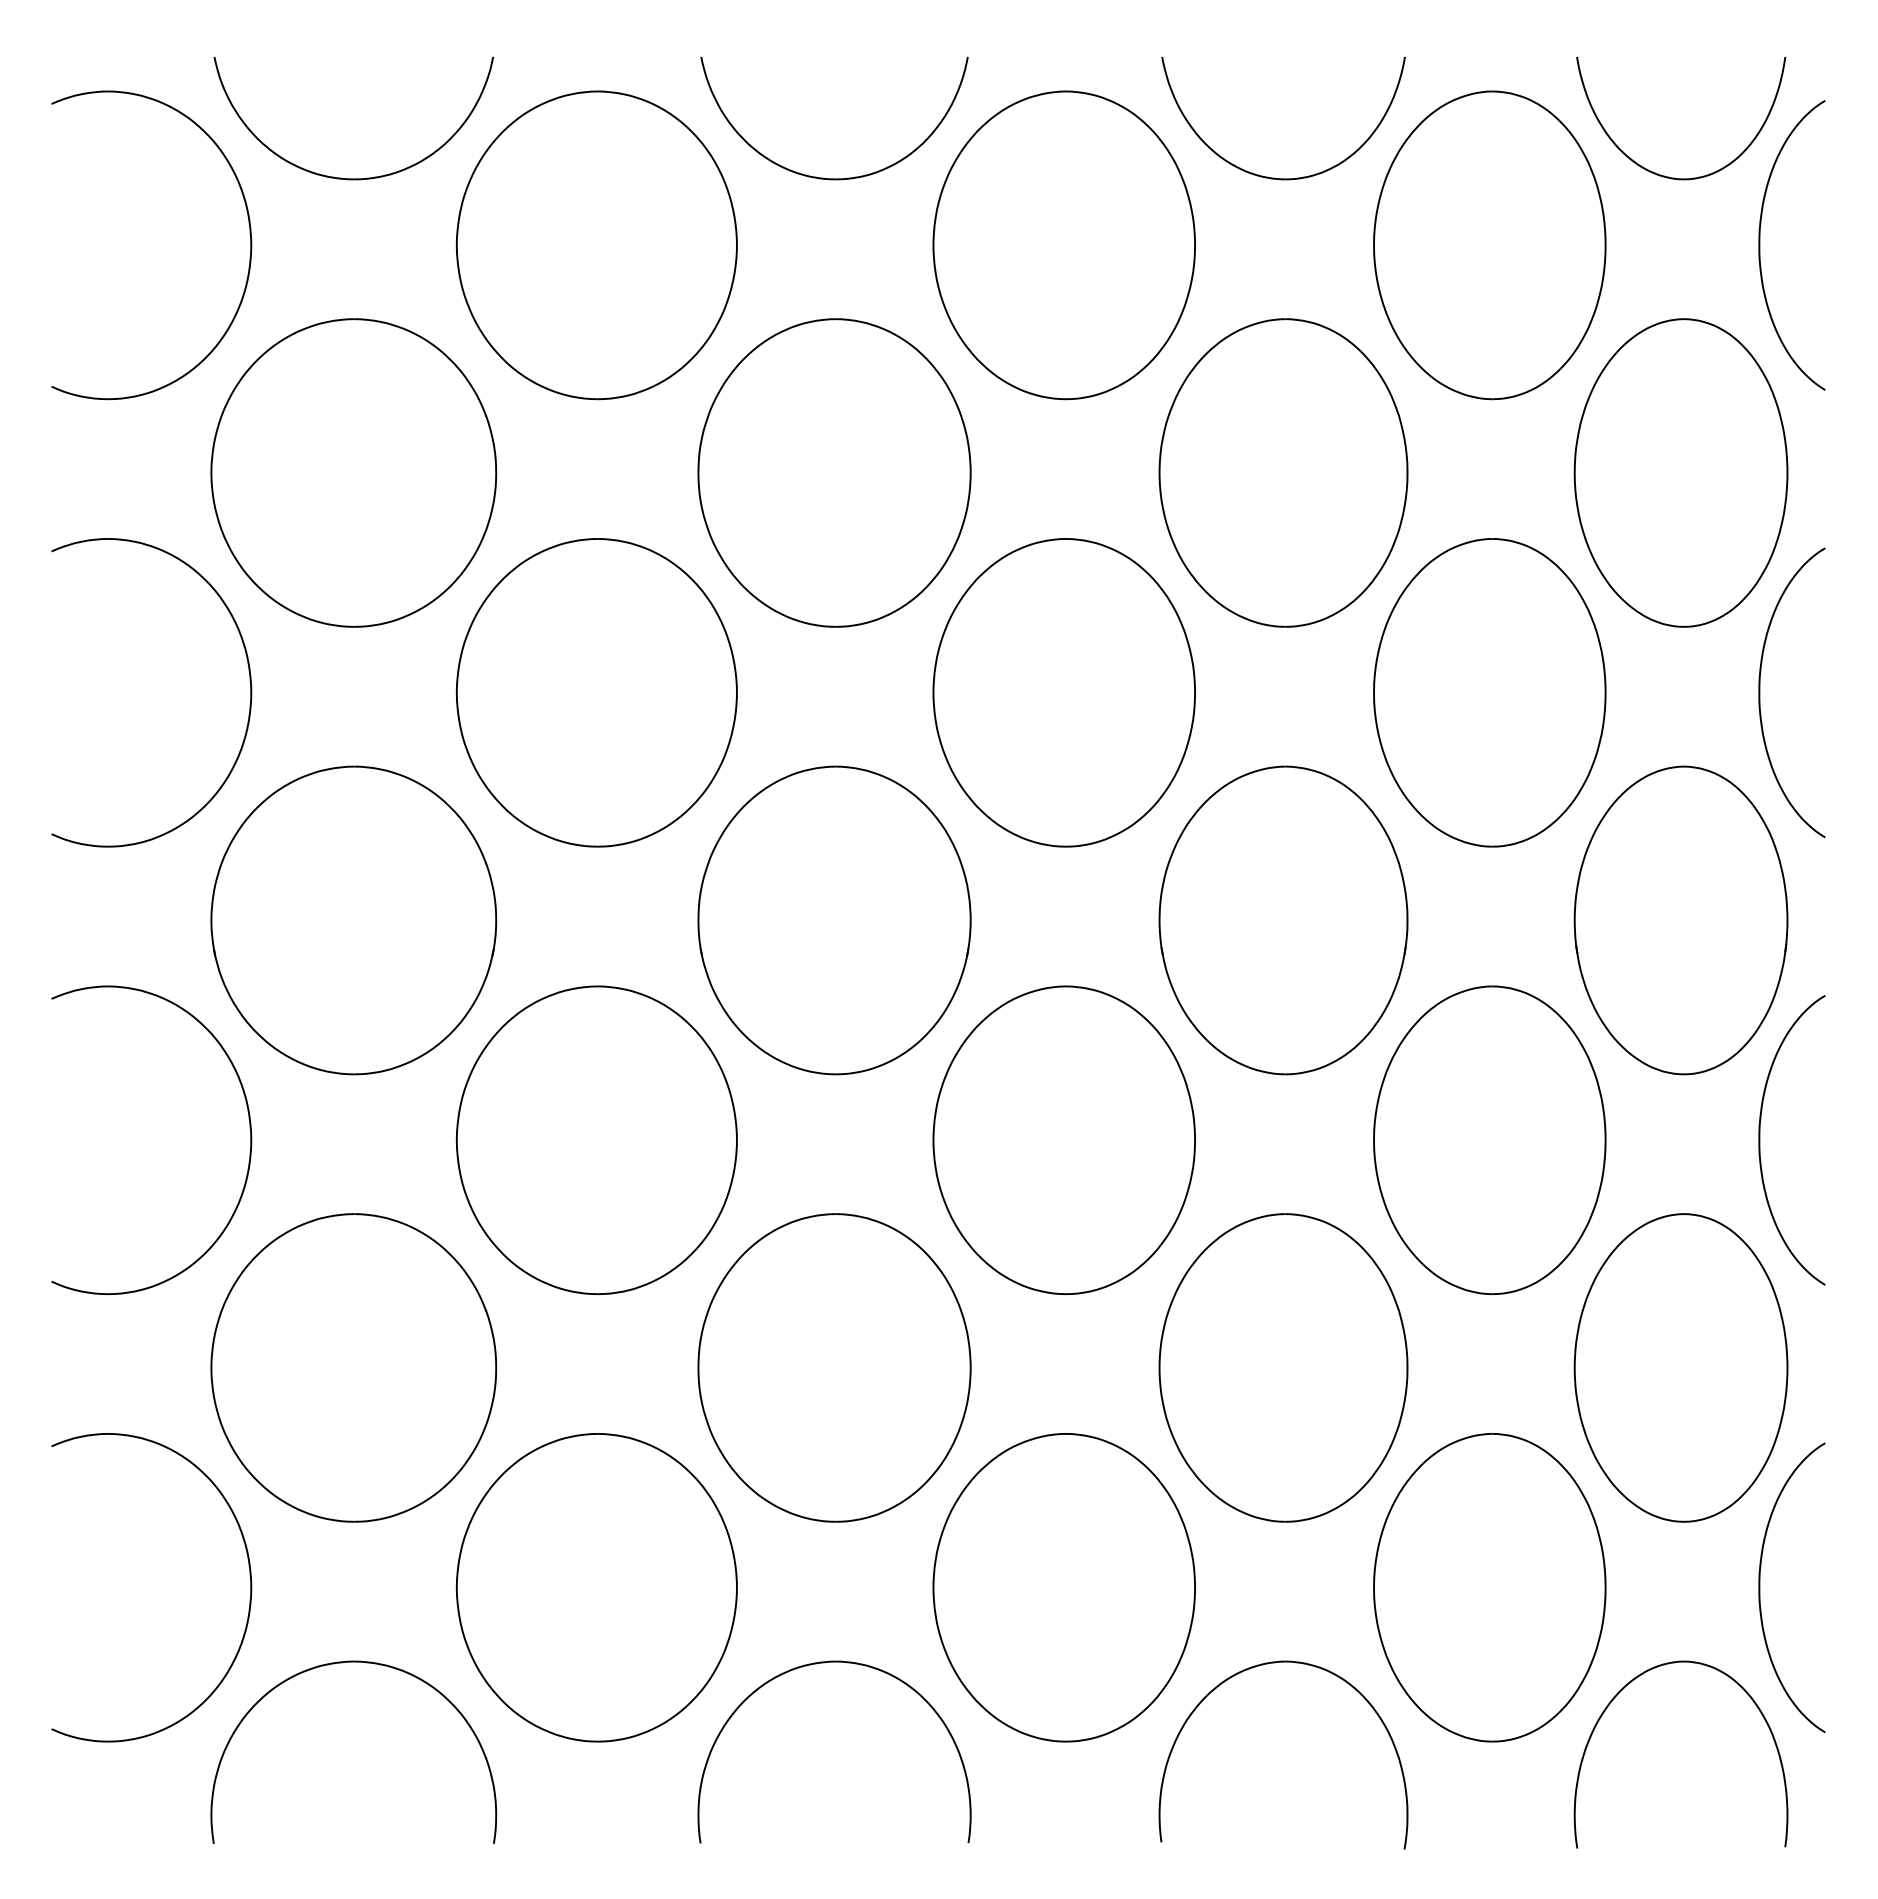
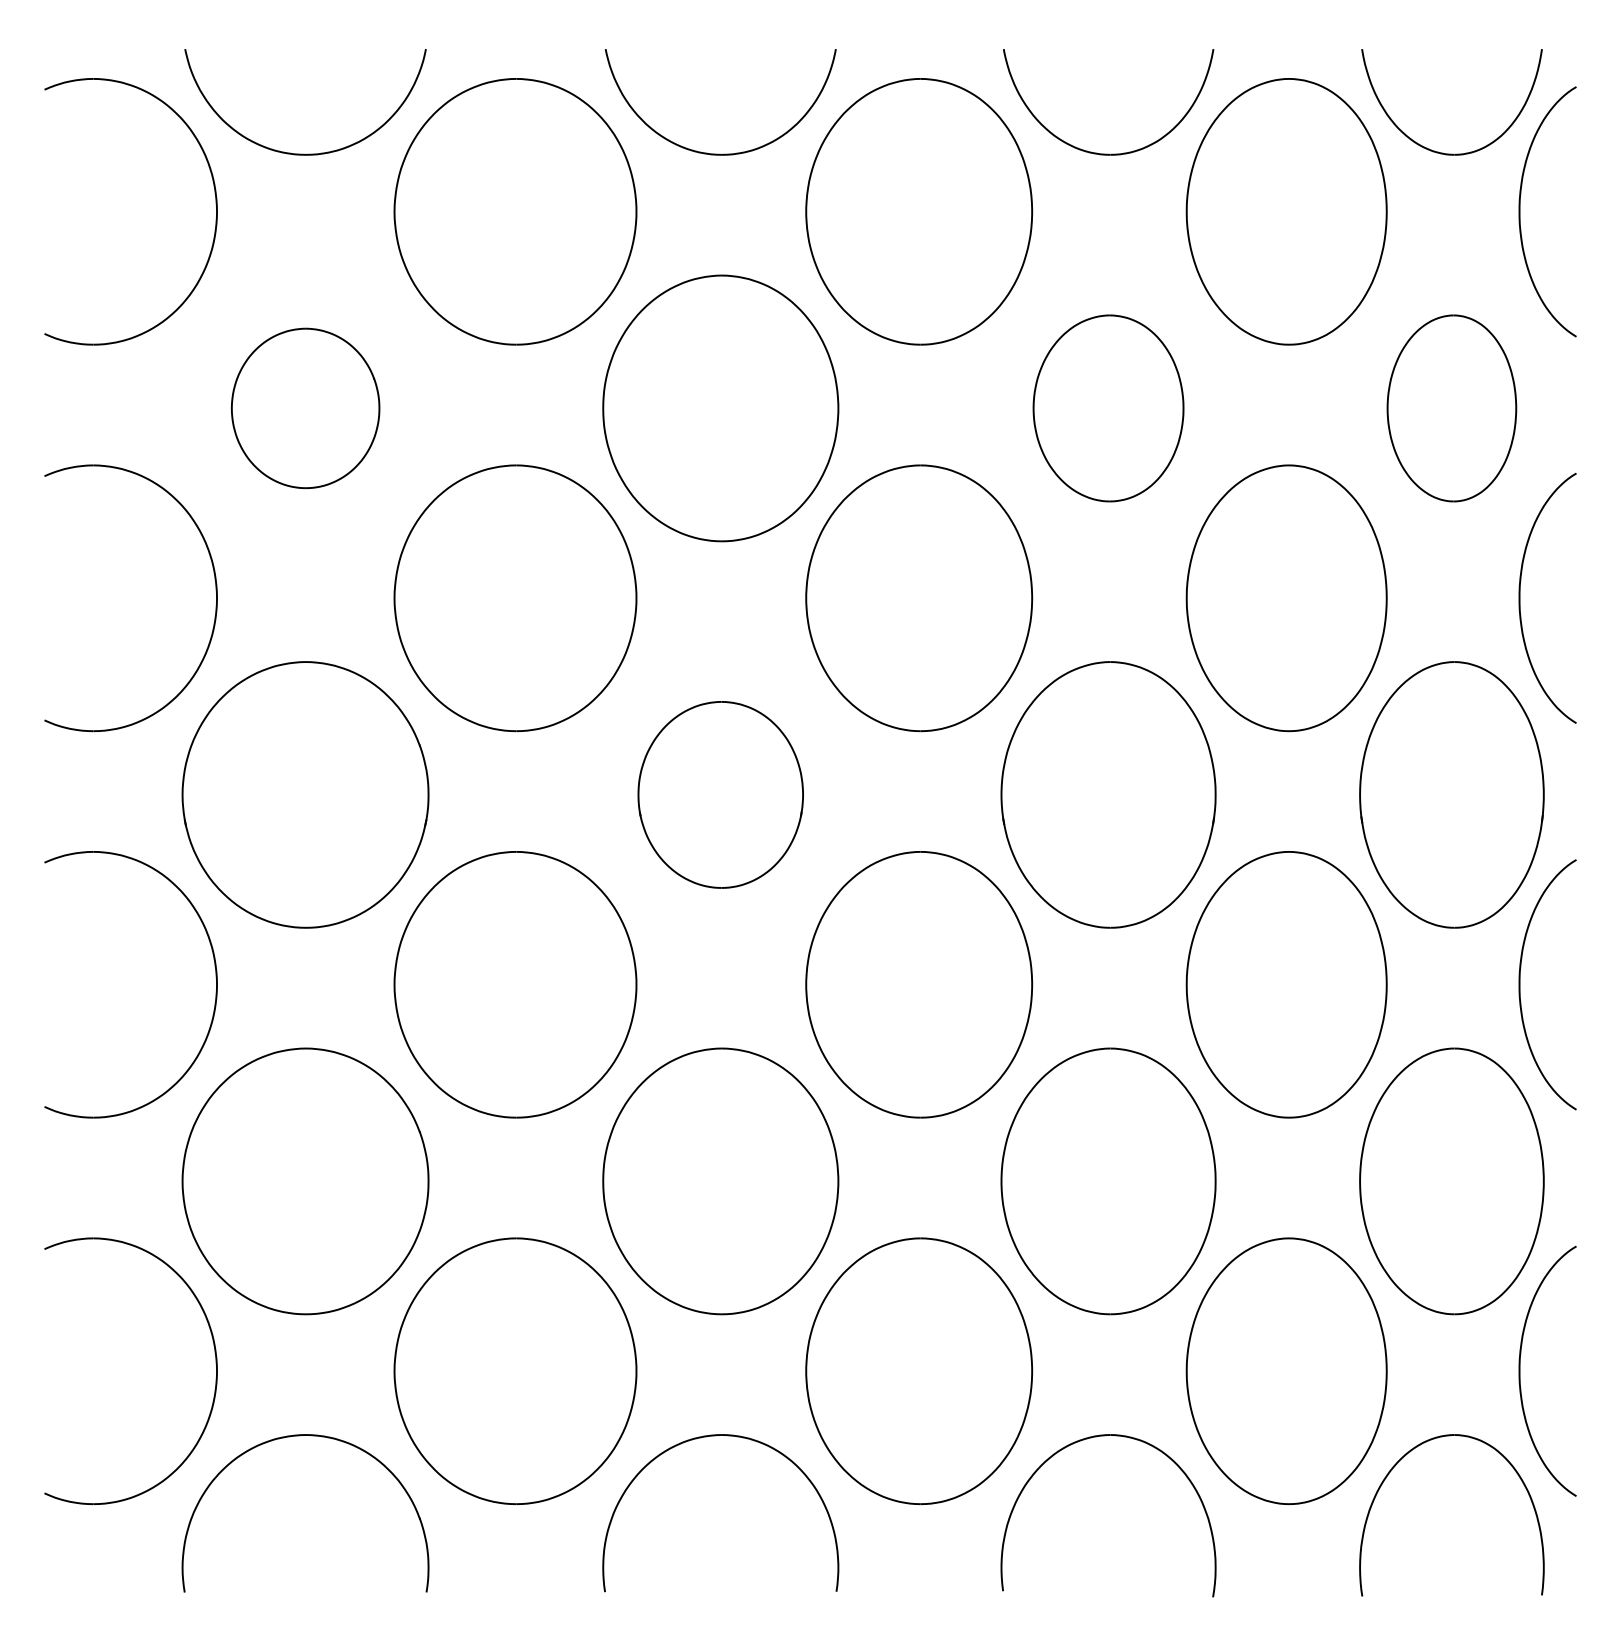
part: (353, 472) -> (305, 408), size x0.6
part: (1283, 472) -> (1108, 408), size x0.7
part: (1680, 472) -> (1451, 408), size x0.7
part: (834, 920) -> (720, 794), size x0.7

